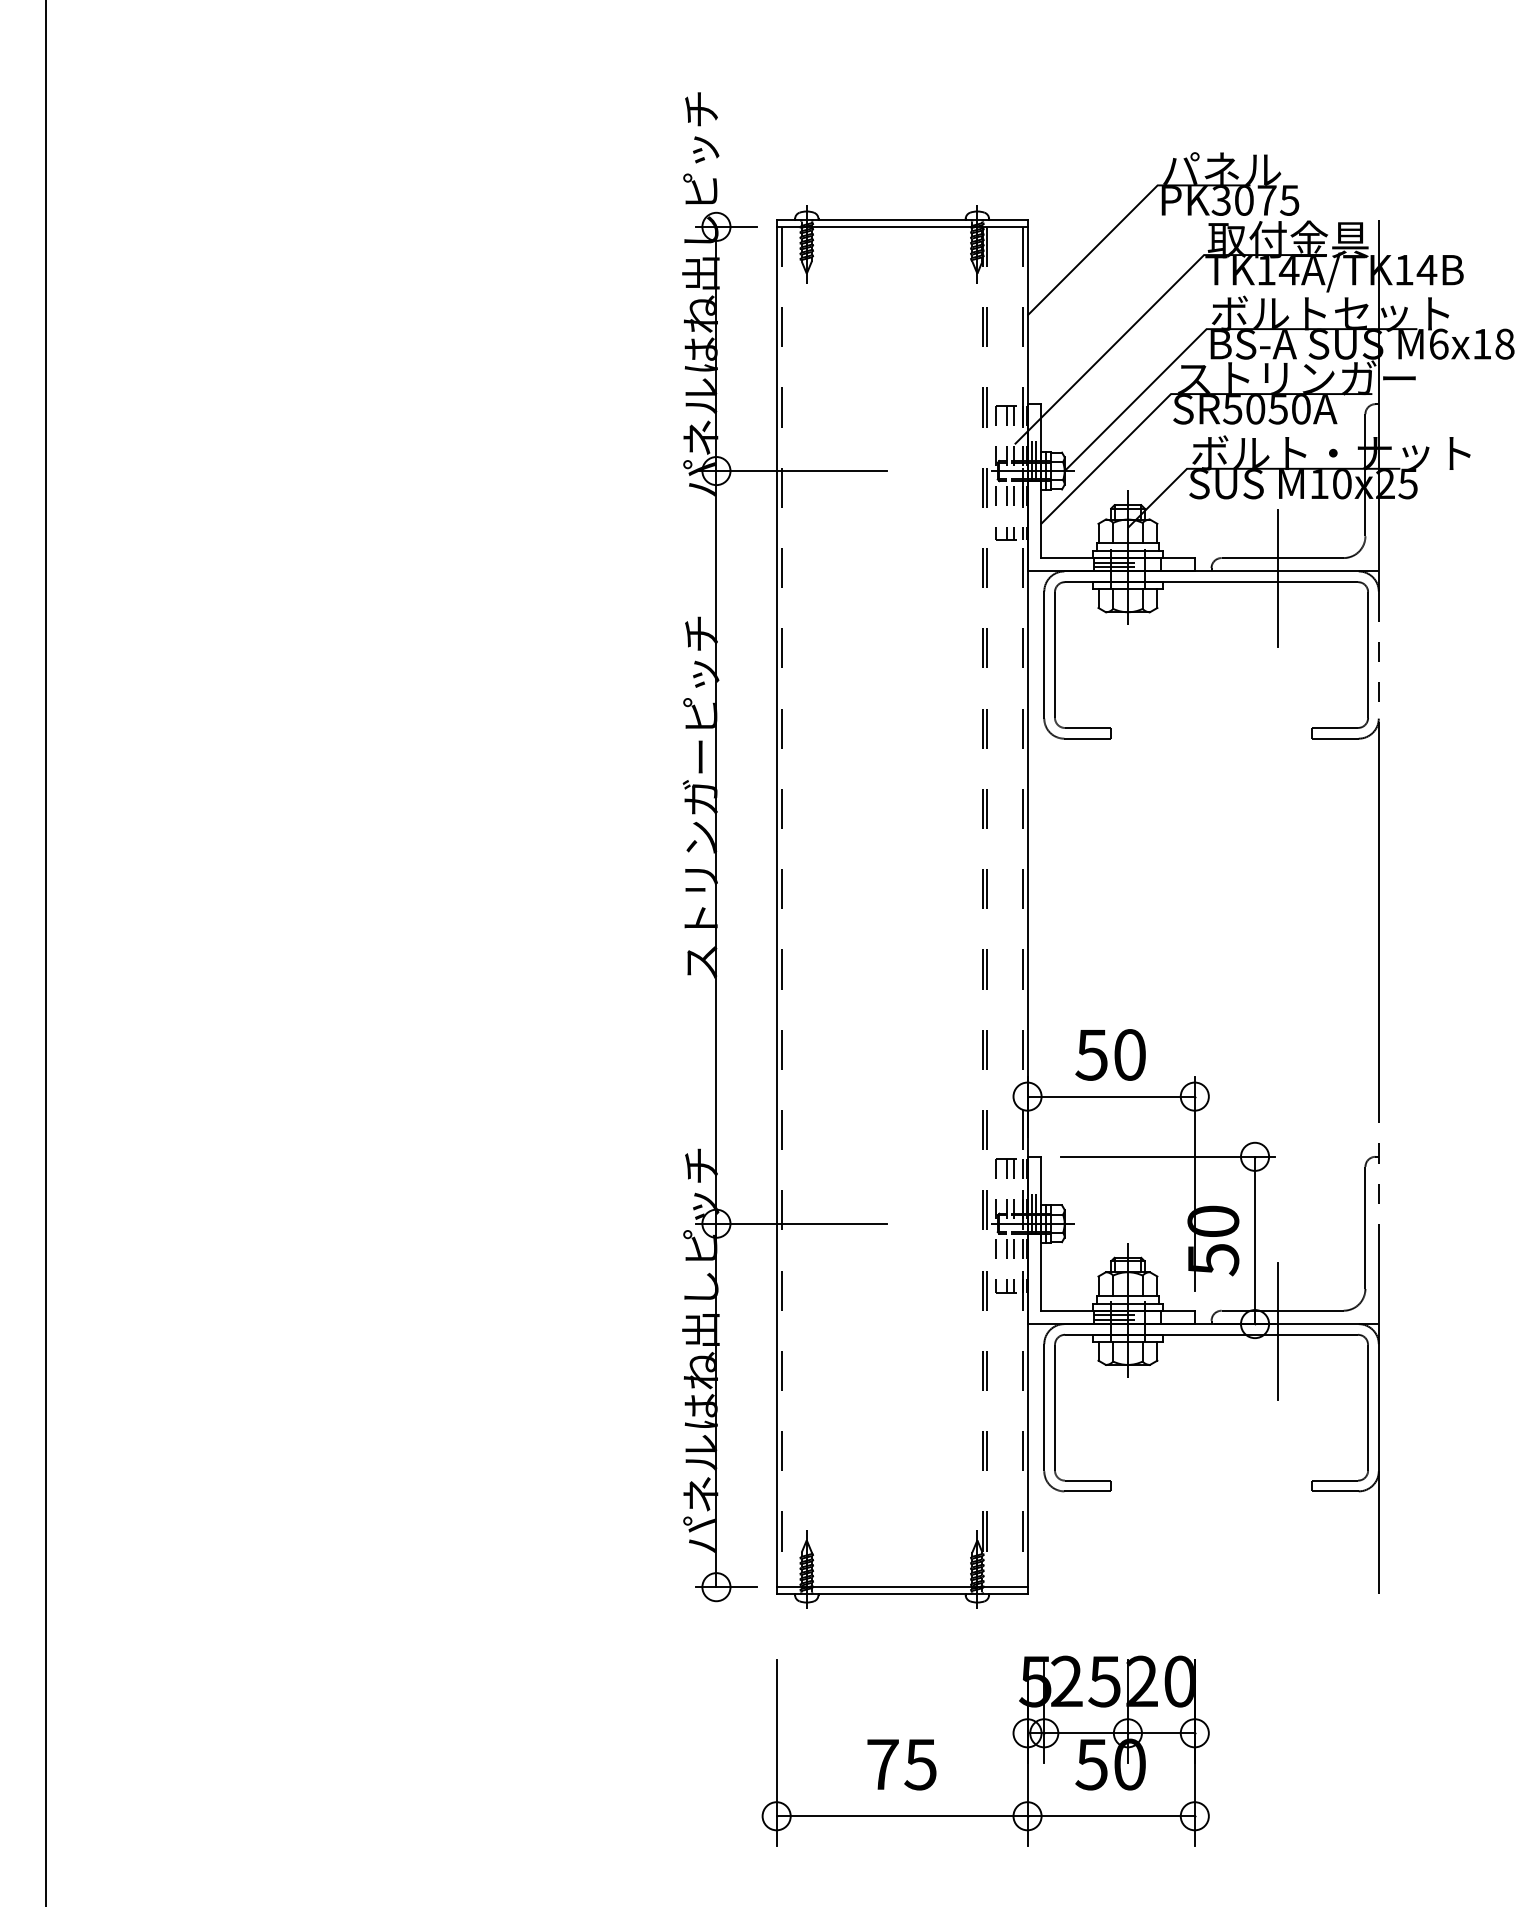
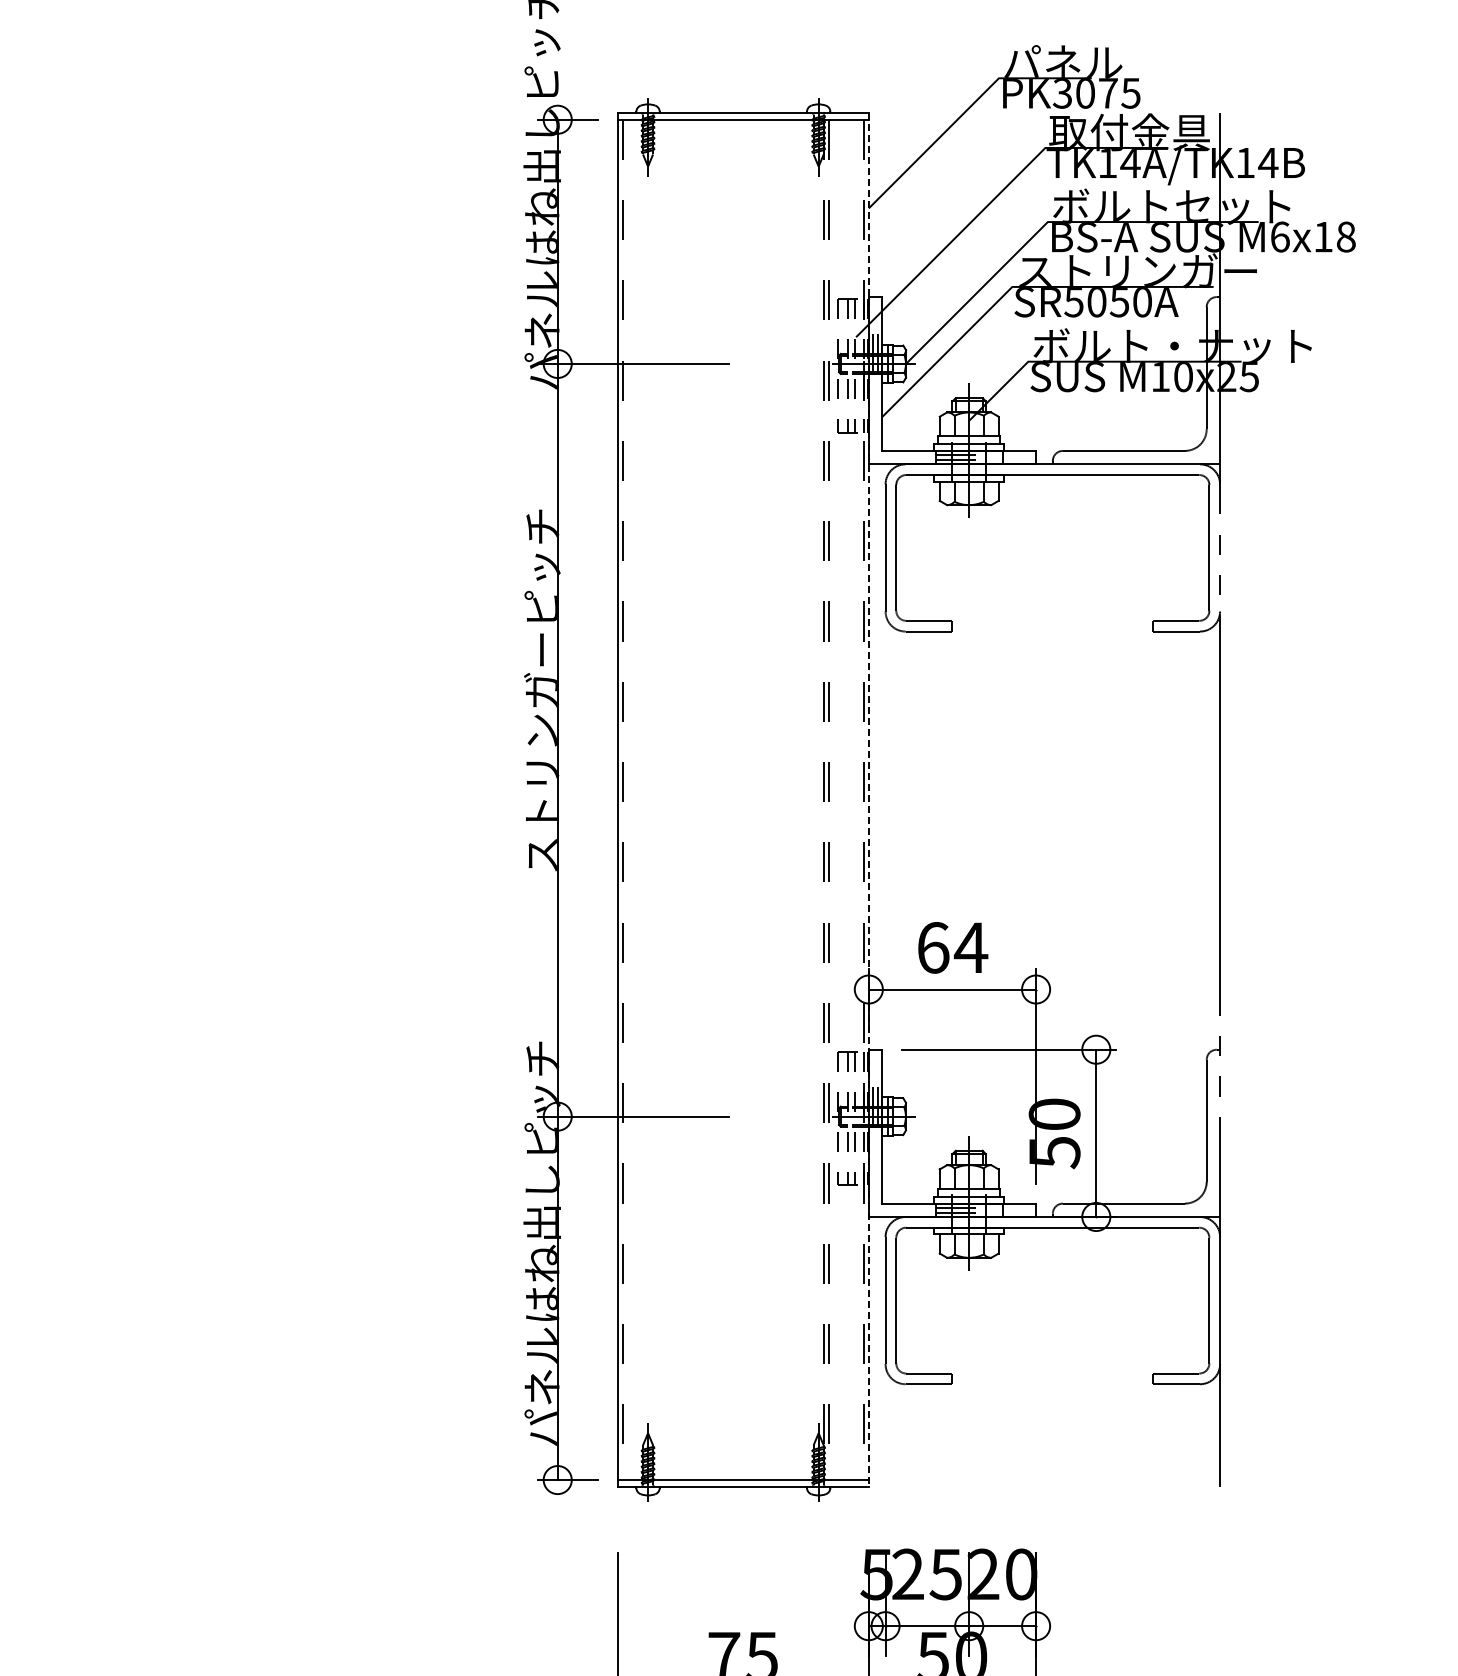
line: (1278, 578) -> (1119, 471), removed
line: (1027, 907) -> (868, 800), solid -> dashed
text: (1110, 1054) -> (951, 947), 50 -> 64
line: (1278, 1330) -> (1119, 1223), removed

